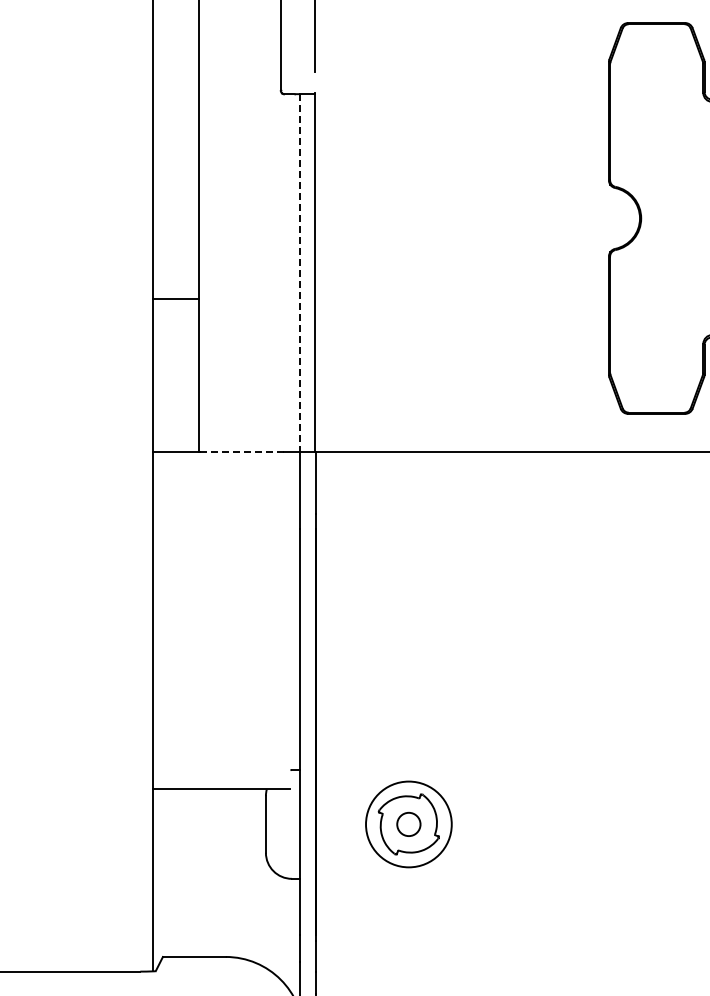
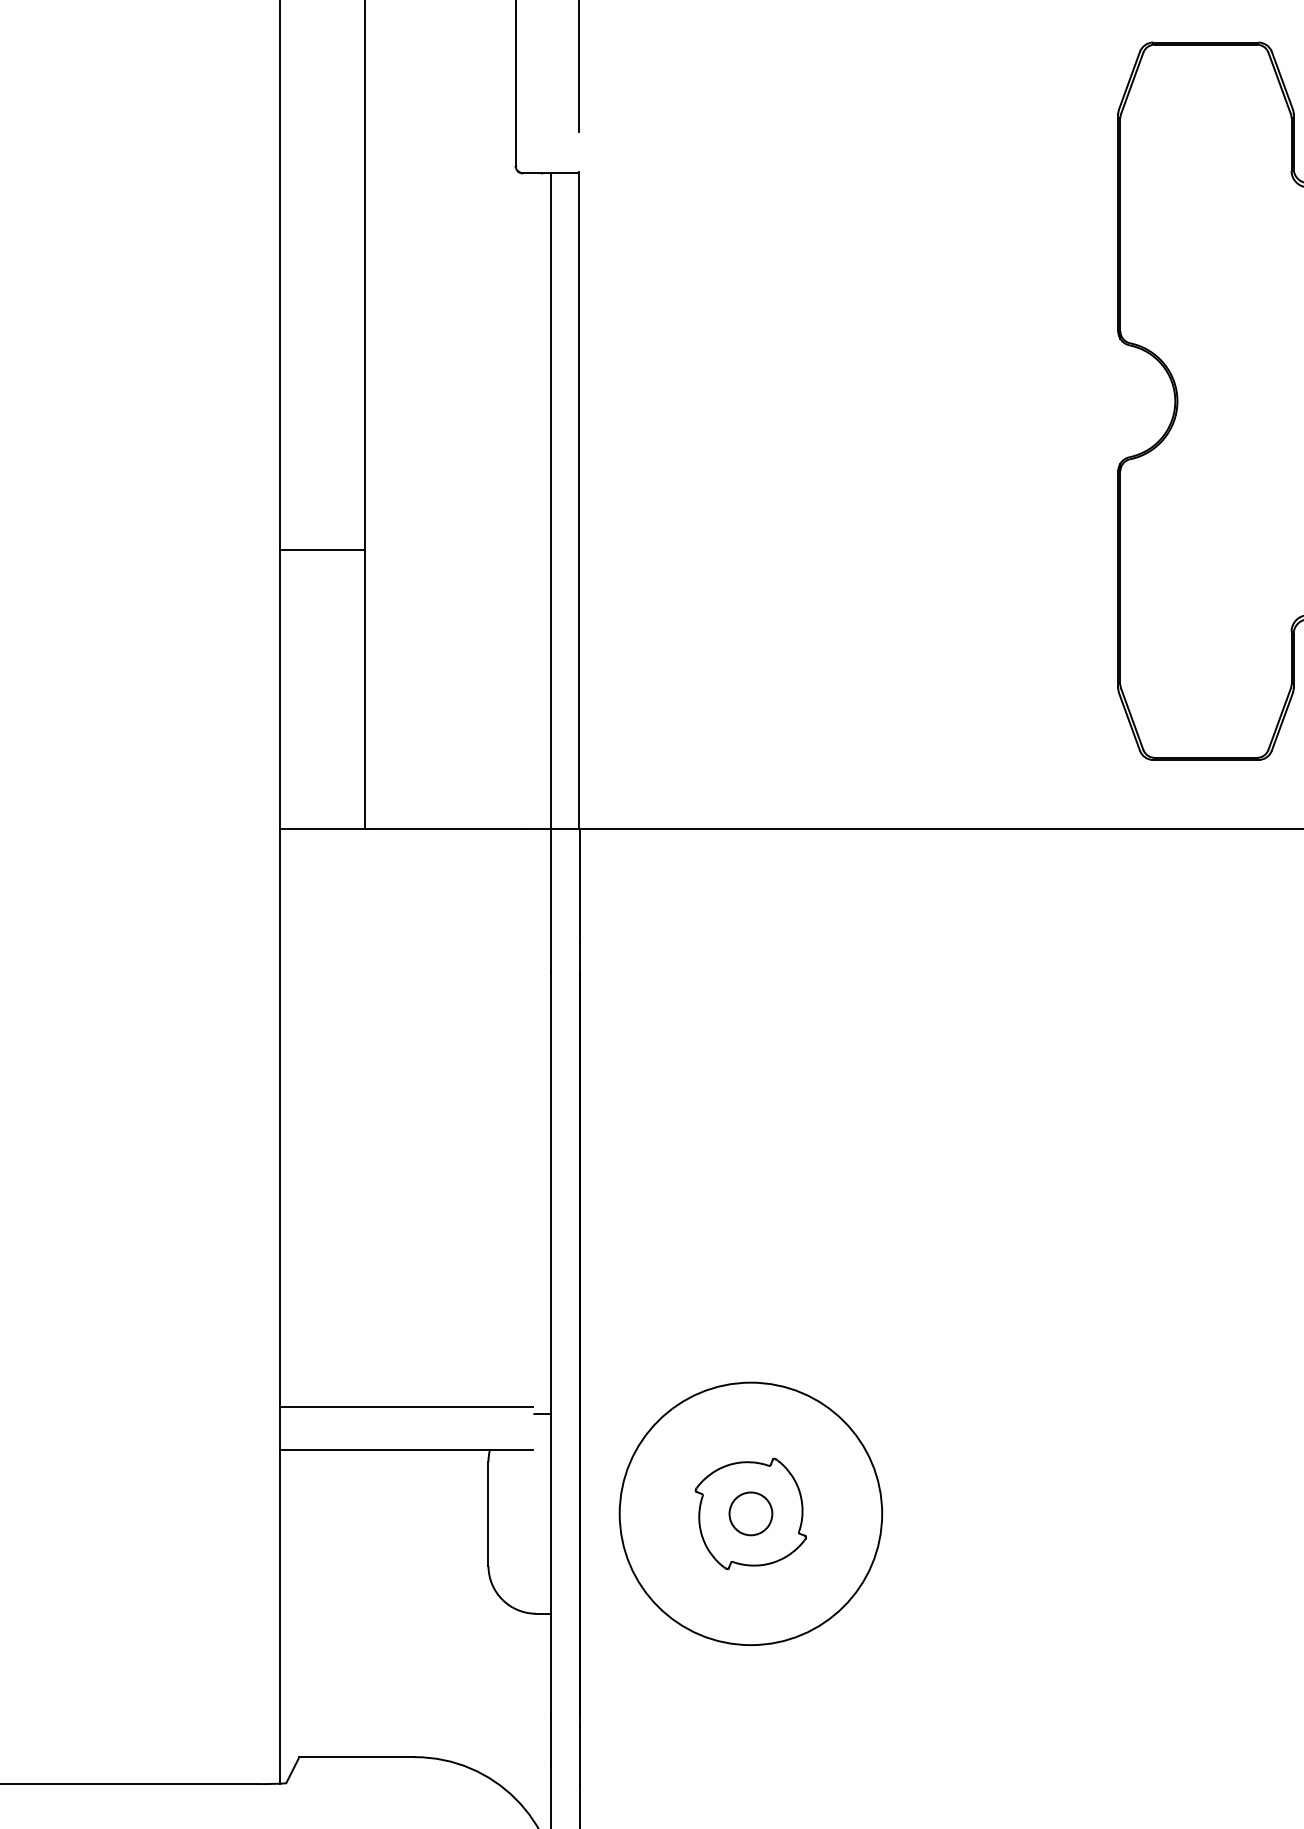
line: (299, 272) -> (550, 500), dashed -> solid
line: (242, 451) -> (445, 829), dashed -> solid
line: (221, 766) -> (406, 1407), added
circle: (408, 823) -> (750, 1512), size x1.67

